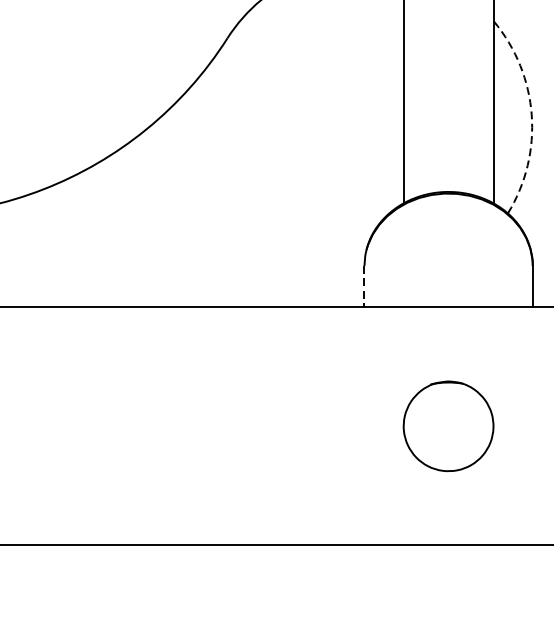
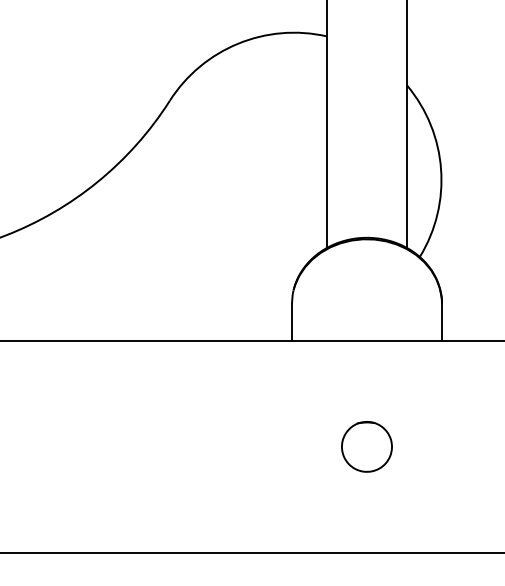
arc: (532, 115) -> (441, 169), dashed -> solid
line: (363, 286) -> (291, 322), dashed -> solid
part: (448, 425) -> (366, 446), size x0.62

